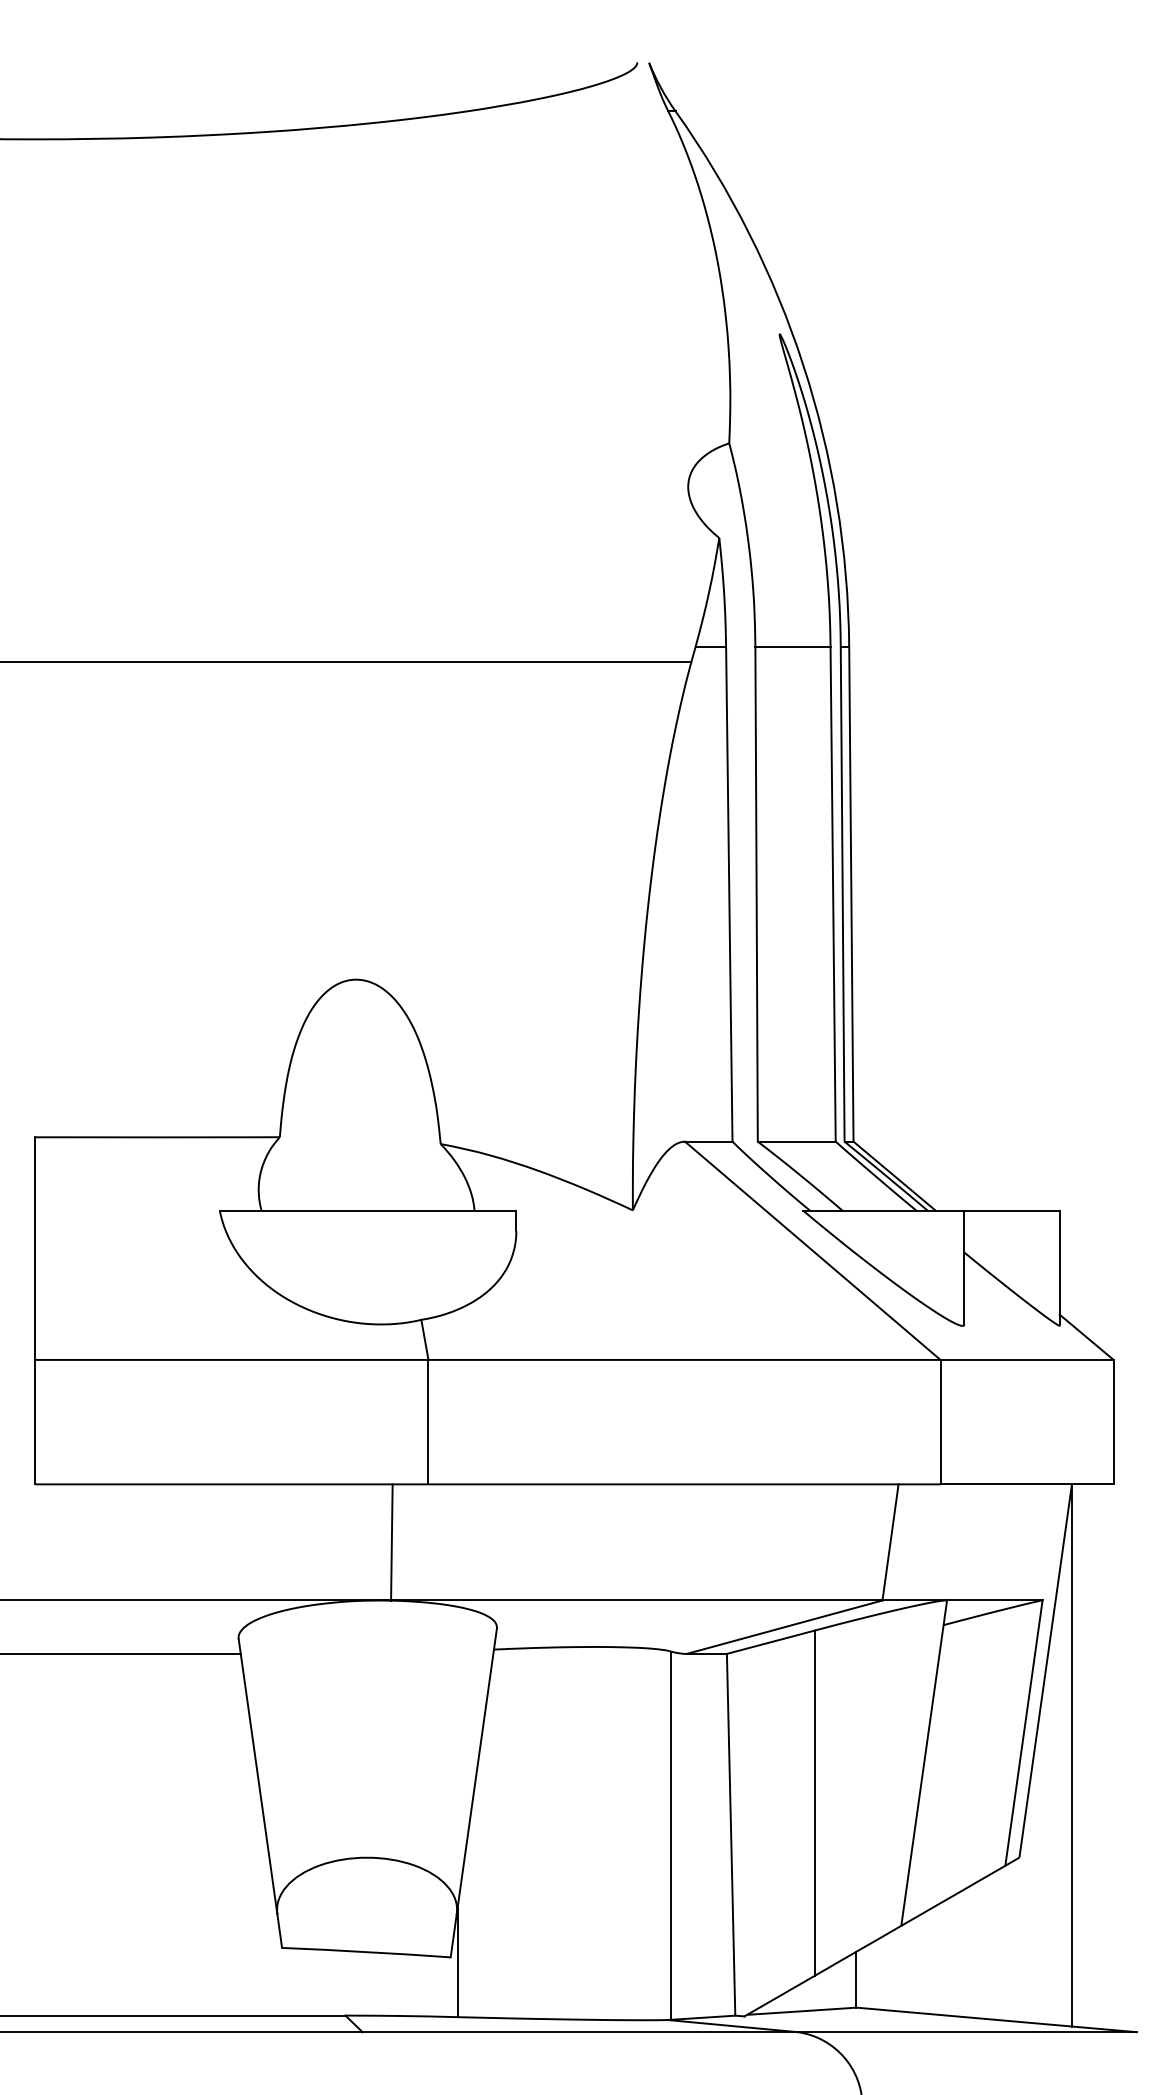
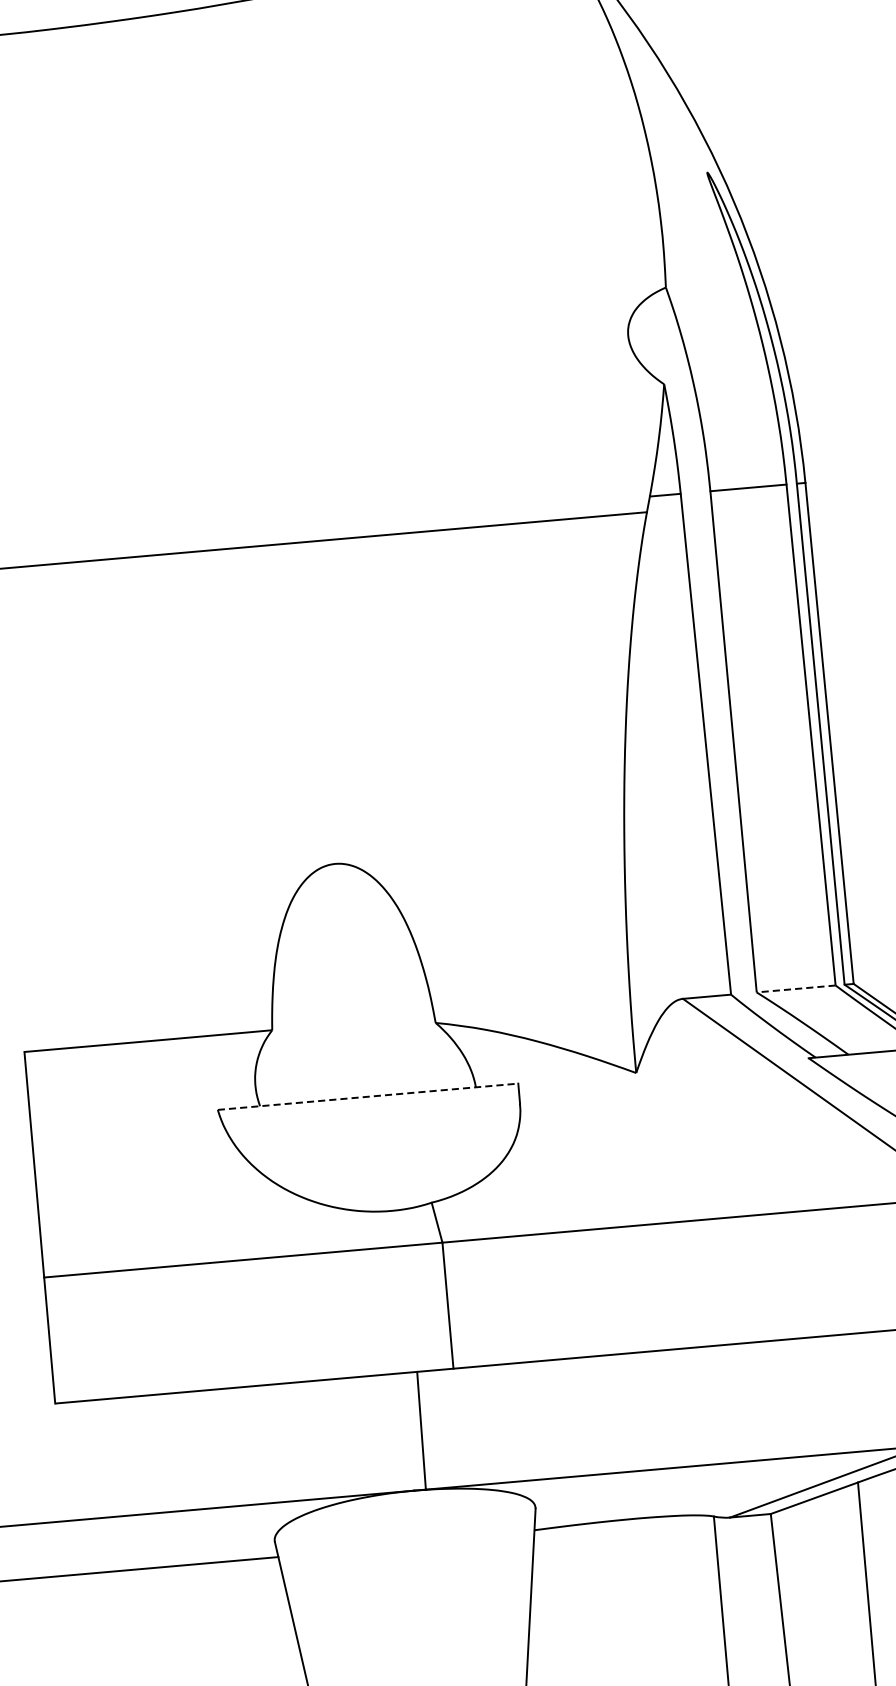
line: (796, 1141) -> (795, 988), solid -> dashed
line: (368, 1210) -> (368, 1096), solid -> dashed

